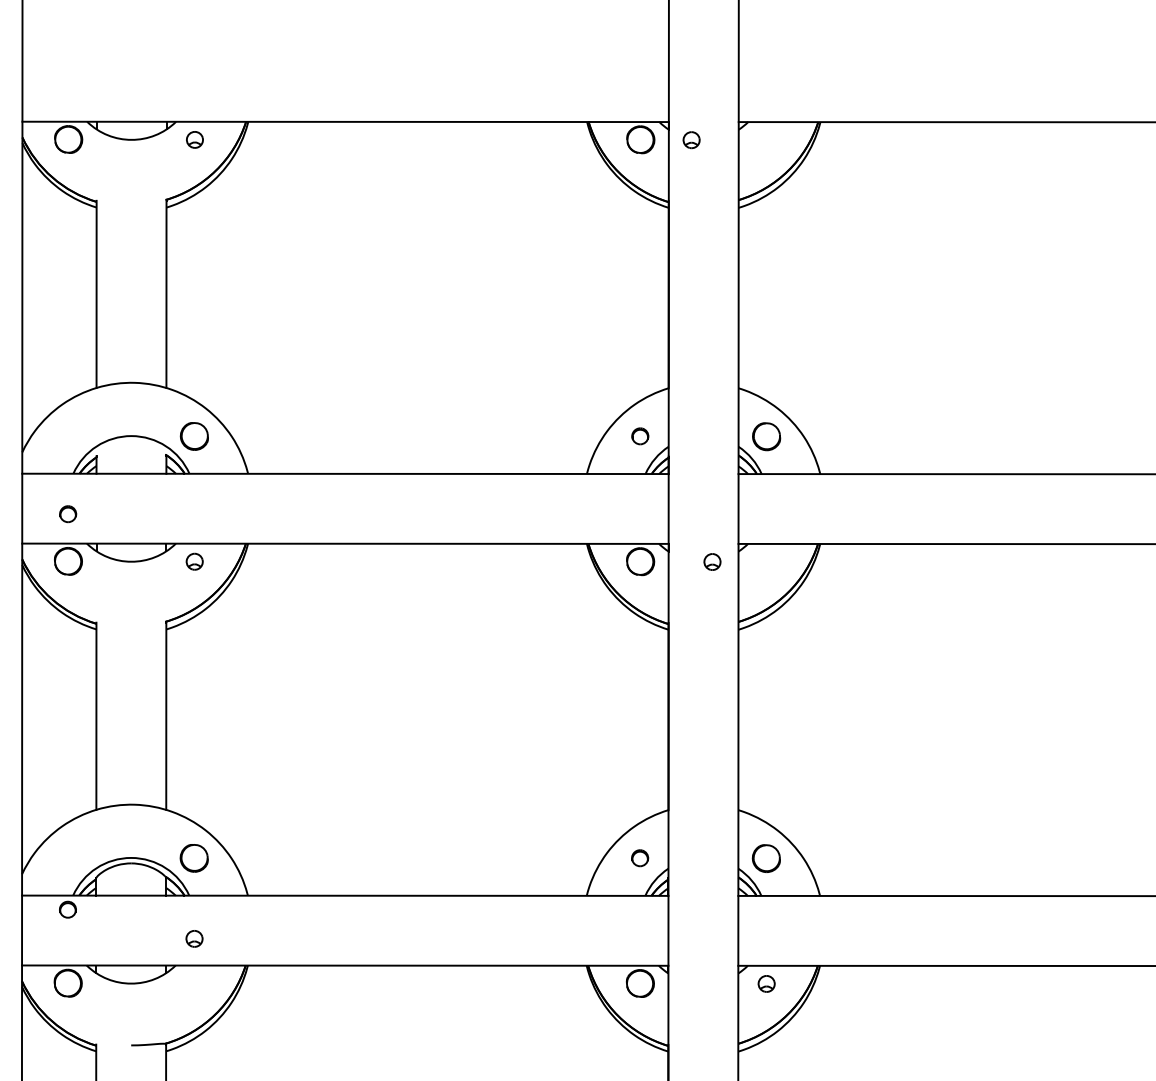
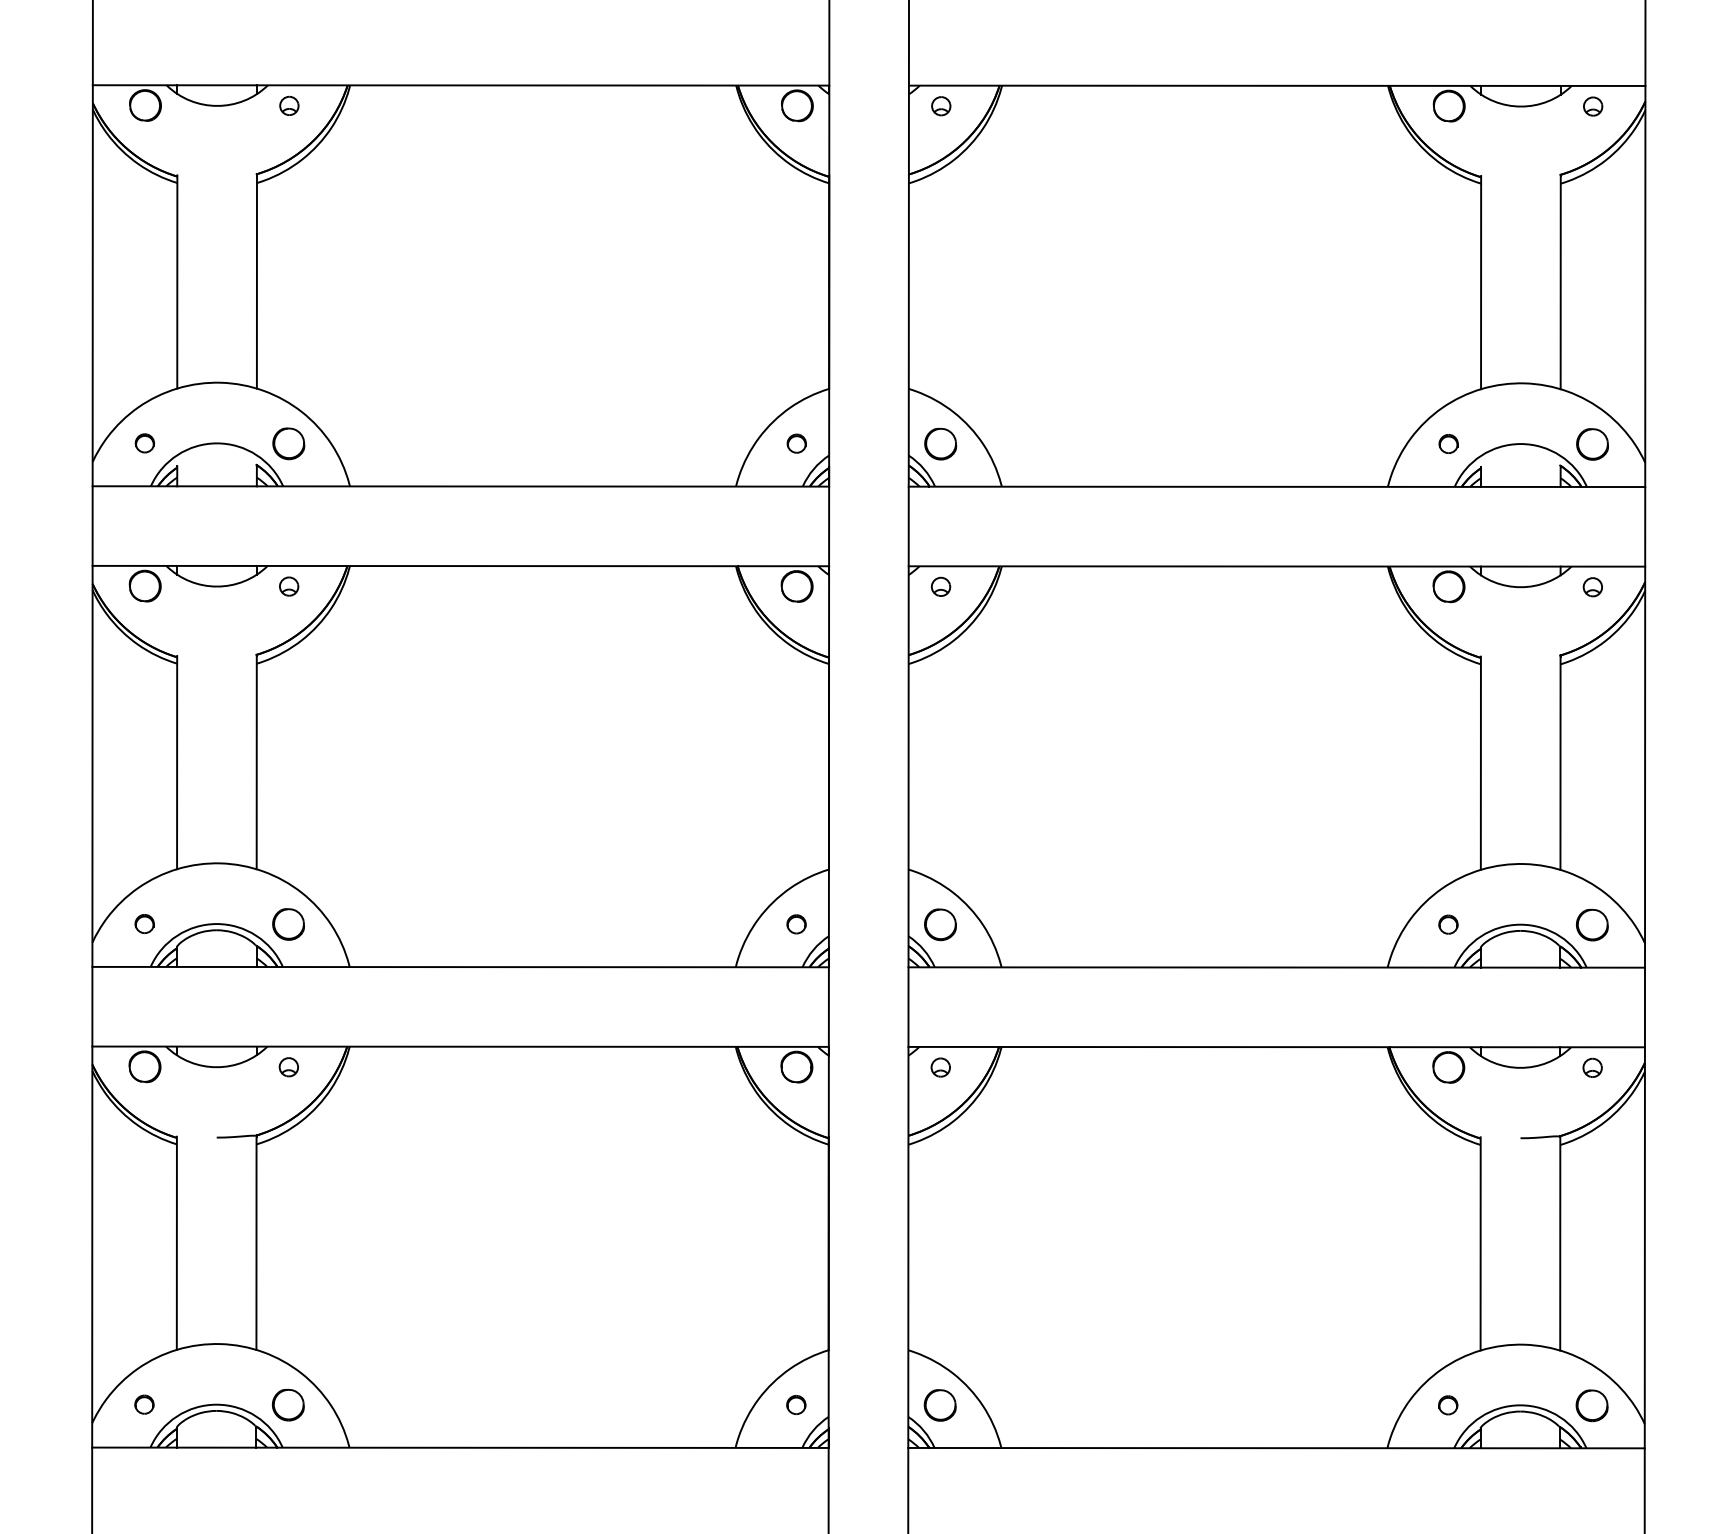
part: (691, 140) -> (941, 106), moved
part: (67, 514) -> (144, 443), moved
part: (712, 561) -> (940, 586), moved
part: (67, 909) -> (144, 923), moved
part: (194, 939) -> (288, 1067), moved

